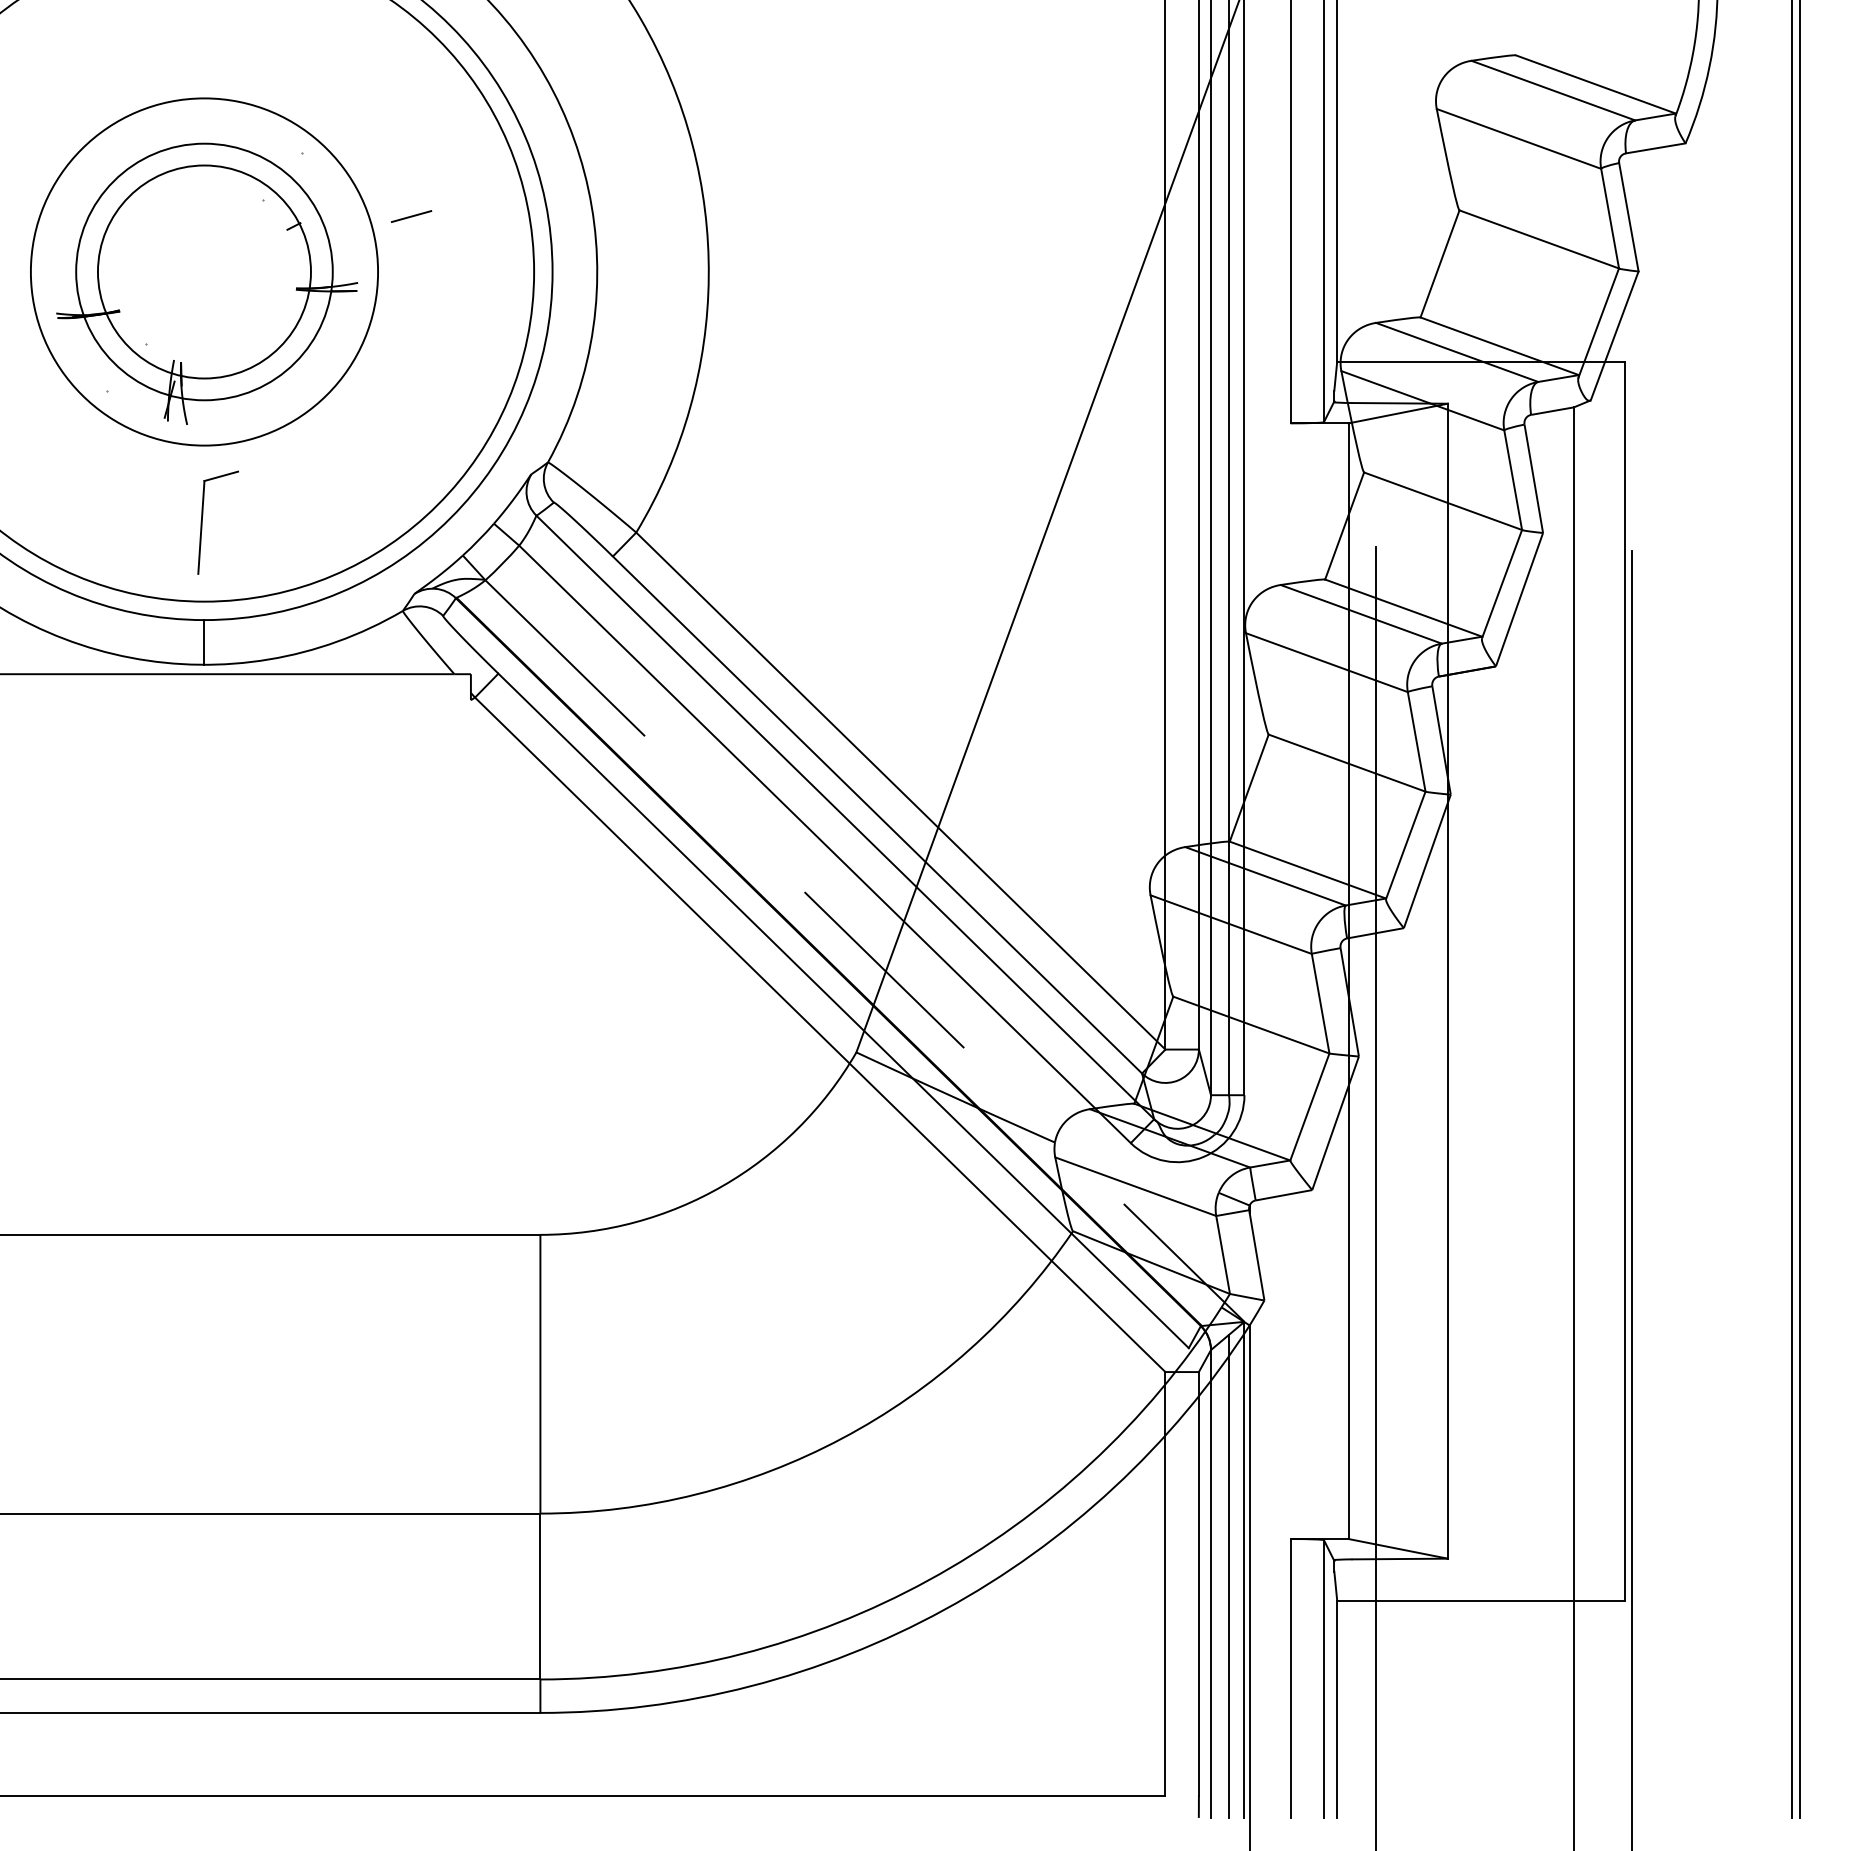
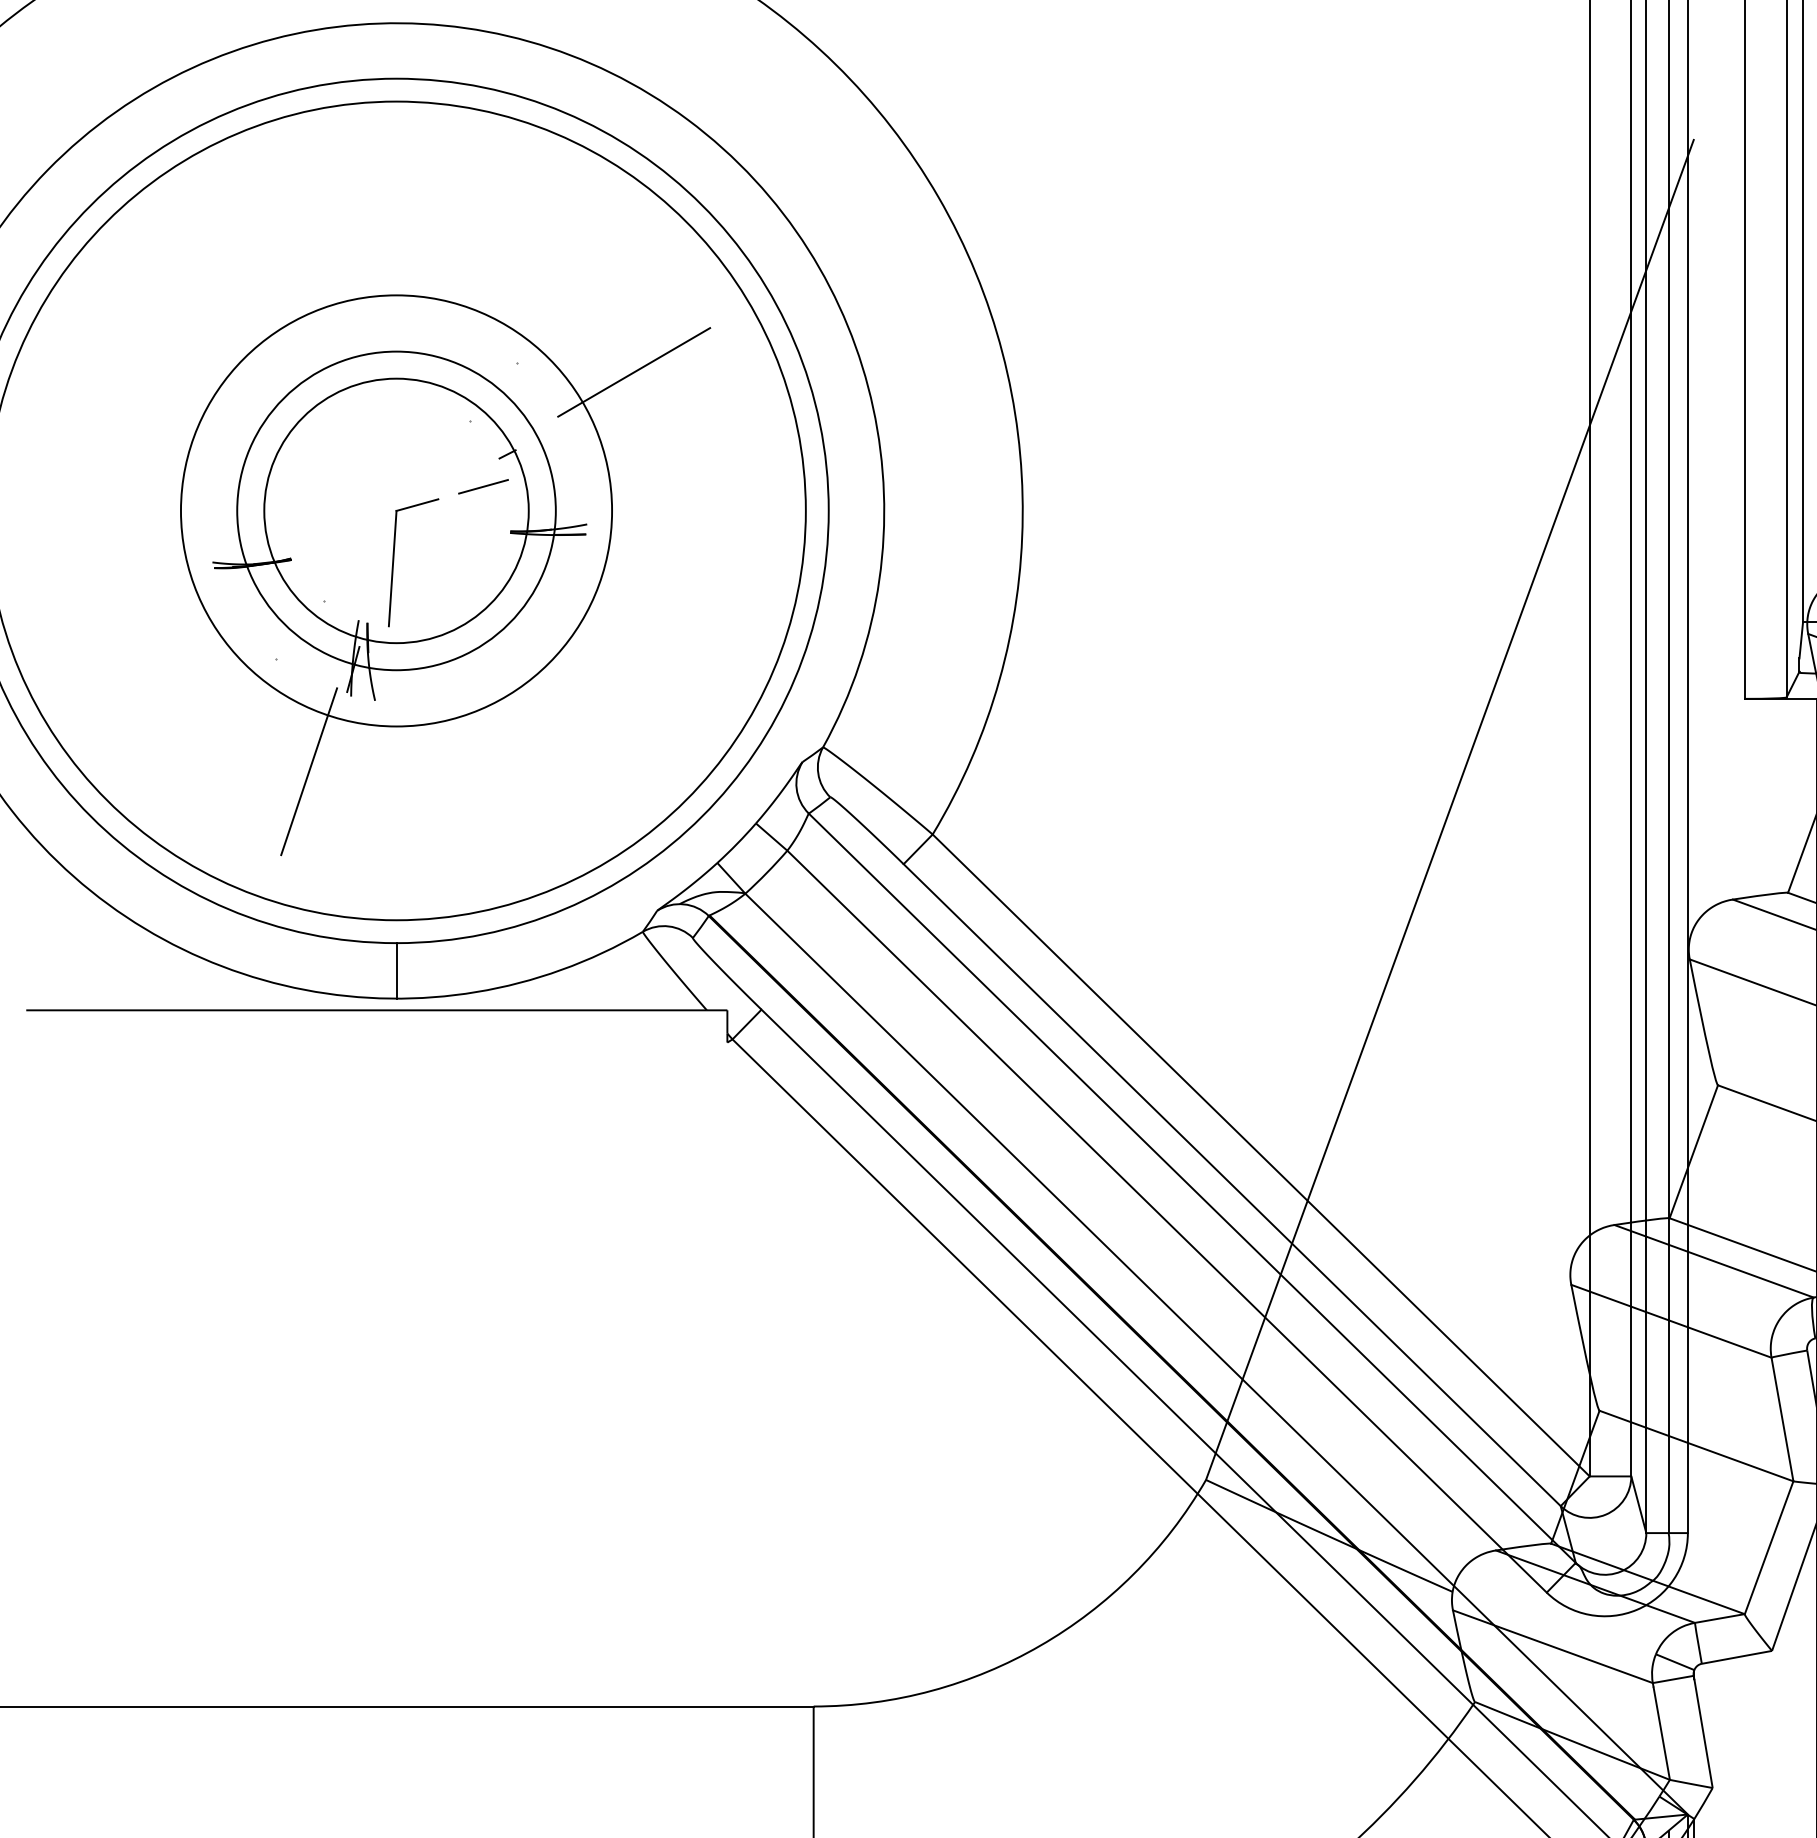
line: (395, 160) -> (633, 372), added
line: (411, 216) -> (483, 486), moved
line: (133, 481) -> (308, 771), added
part: (202, 522) -> (394, 562), moved
line: (864, 951) -> (1216, 1354), dashed -> solid

